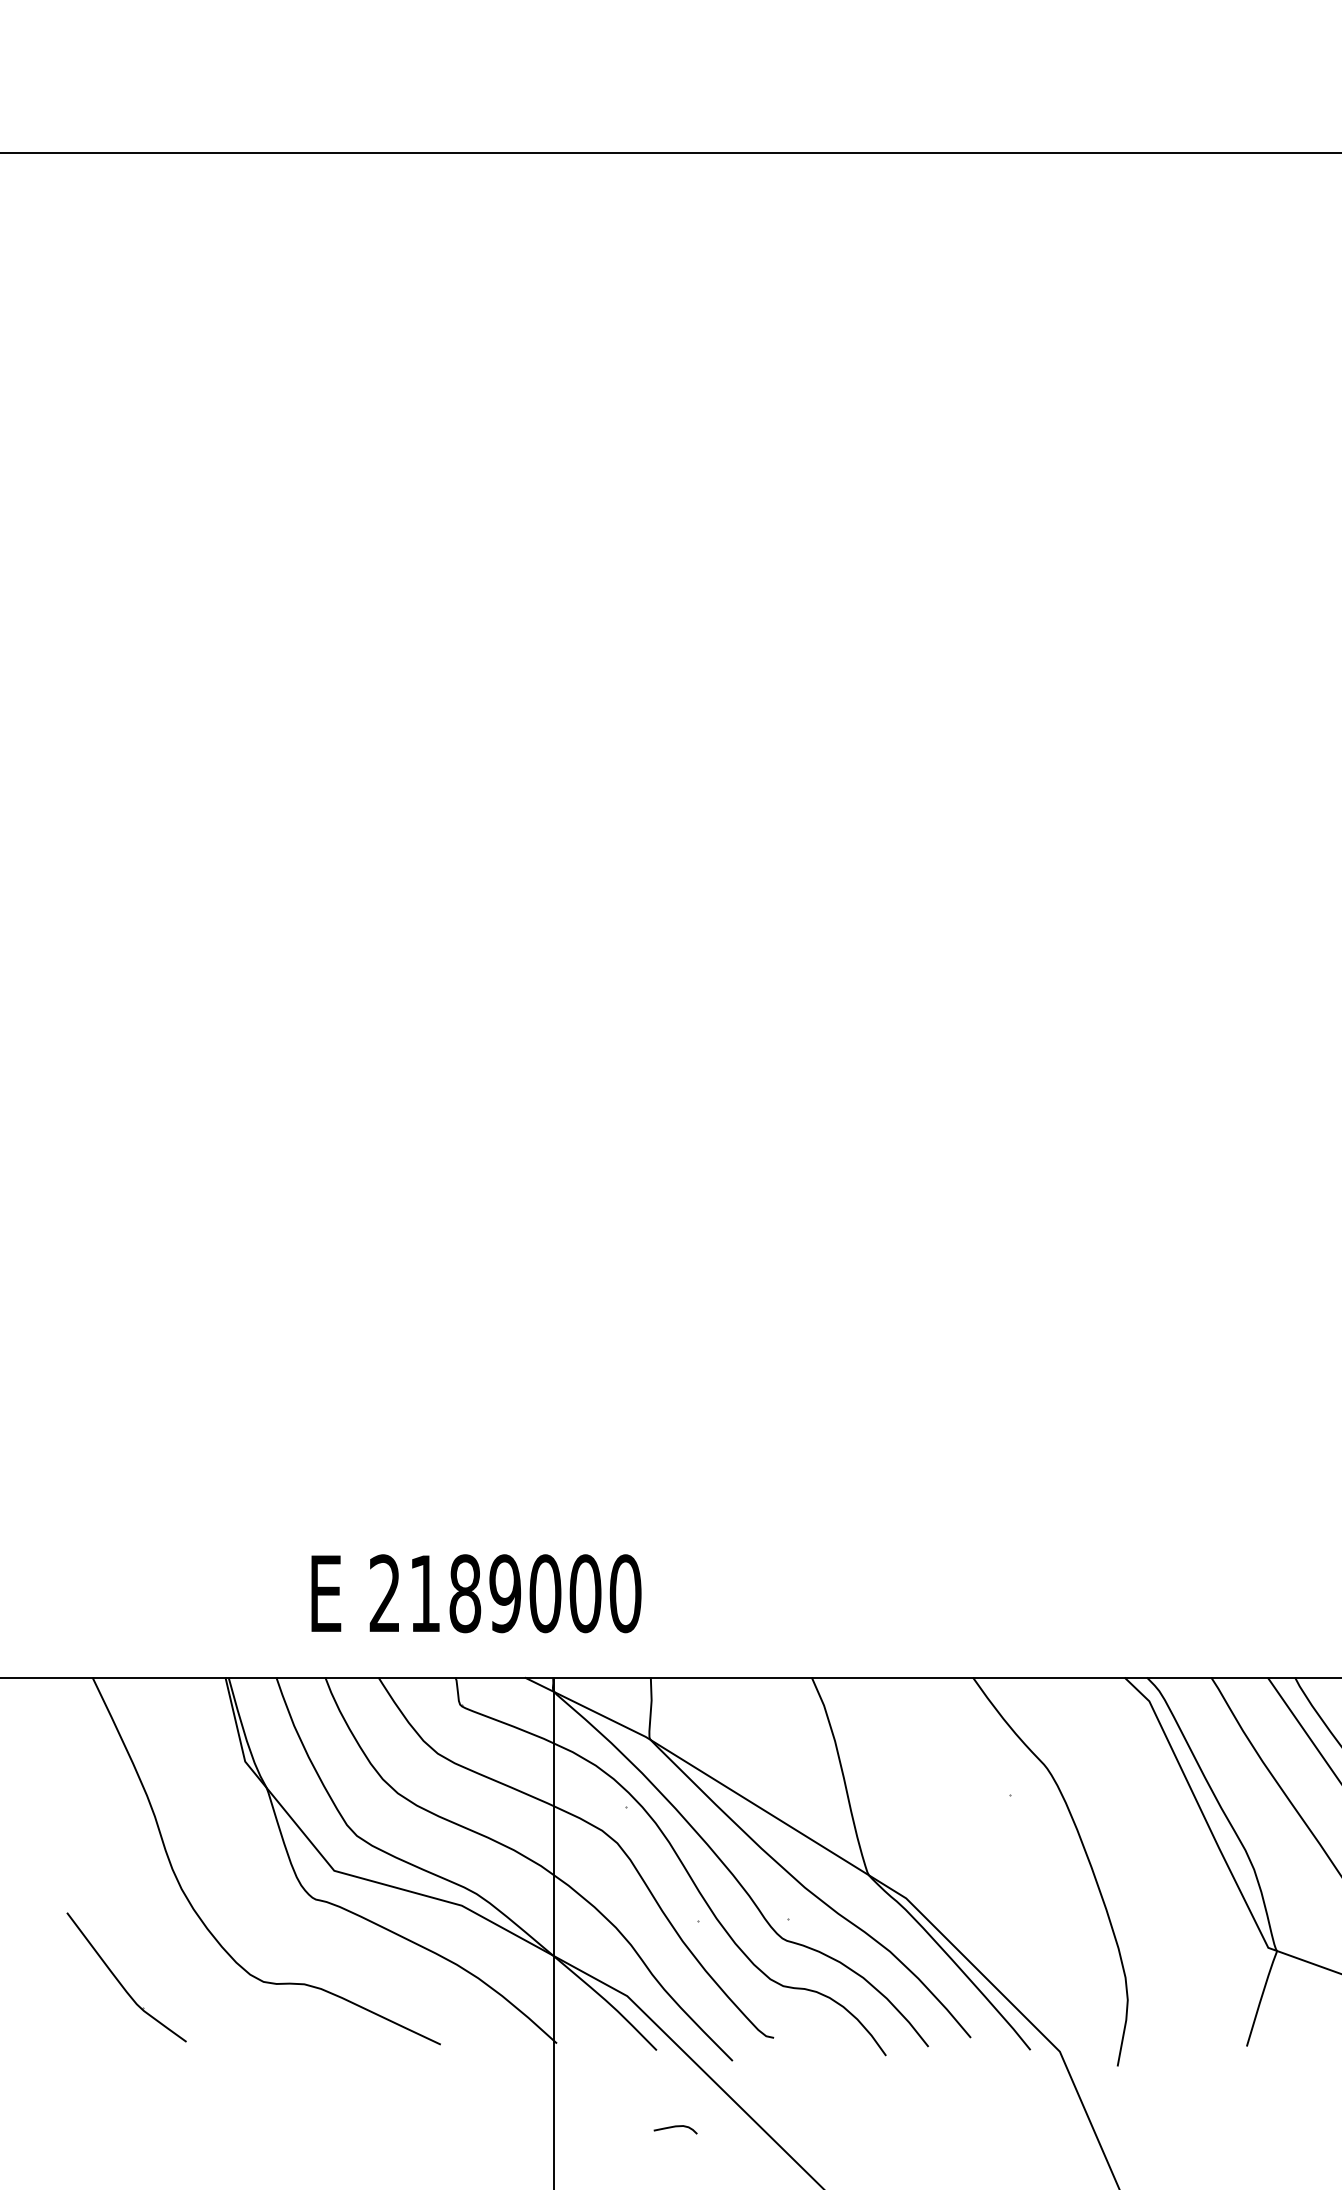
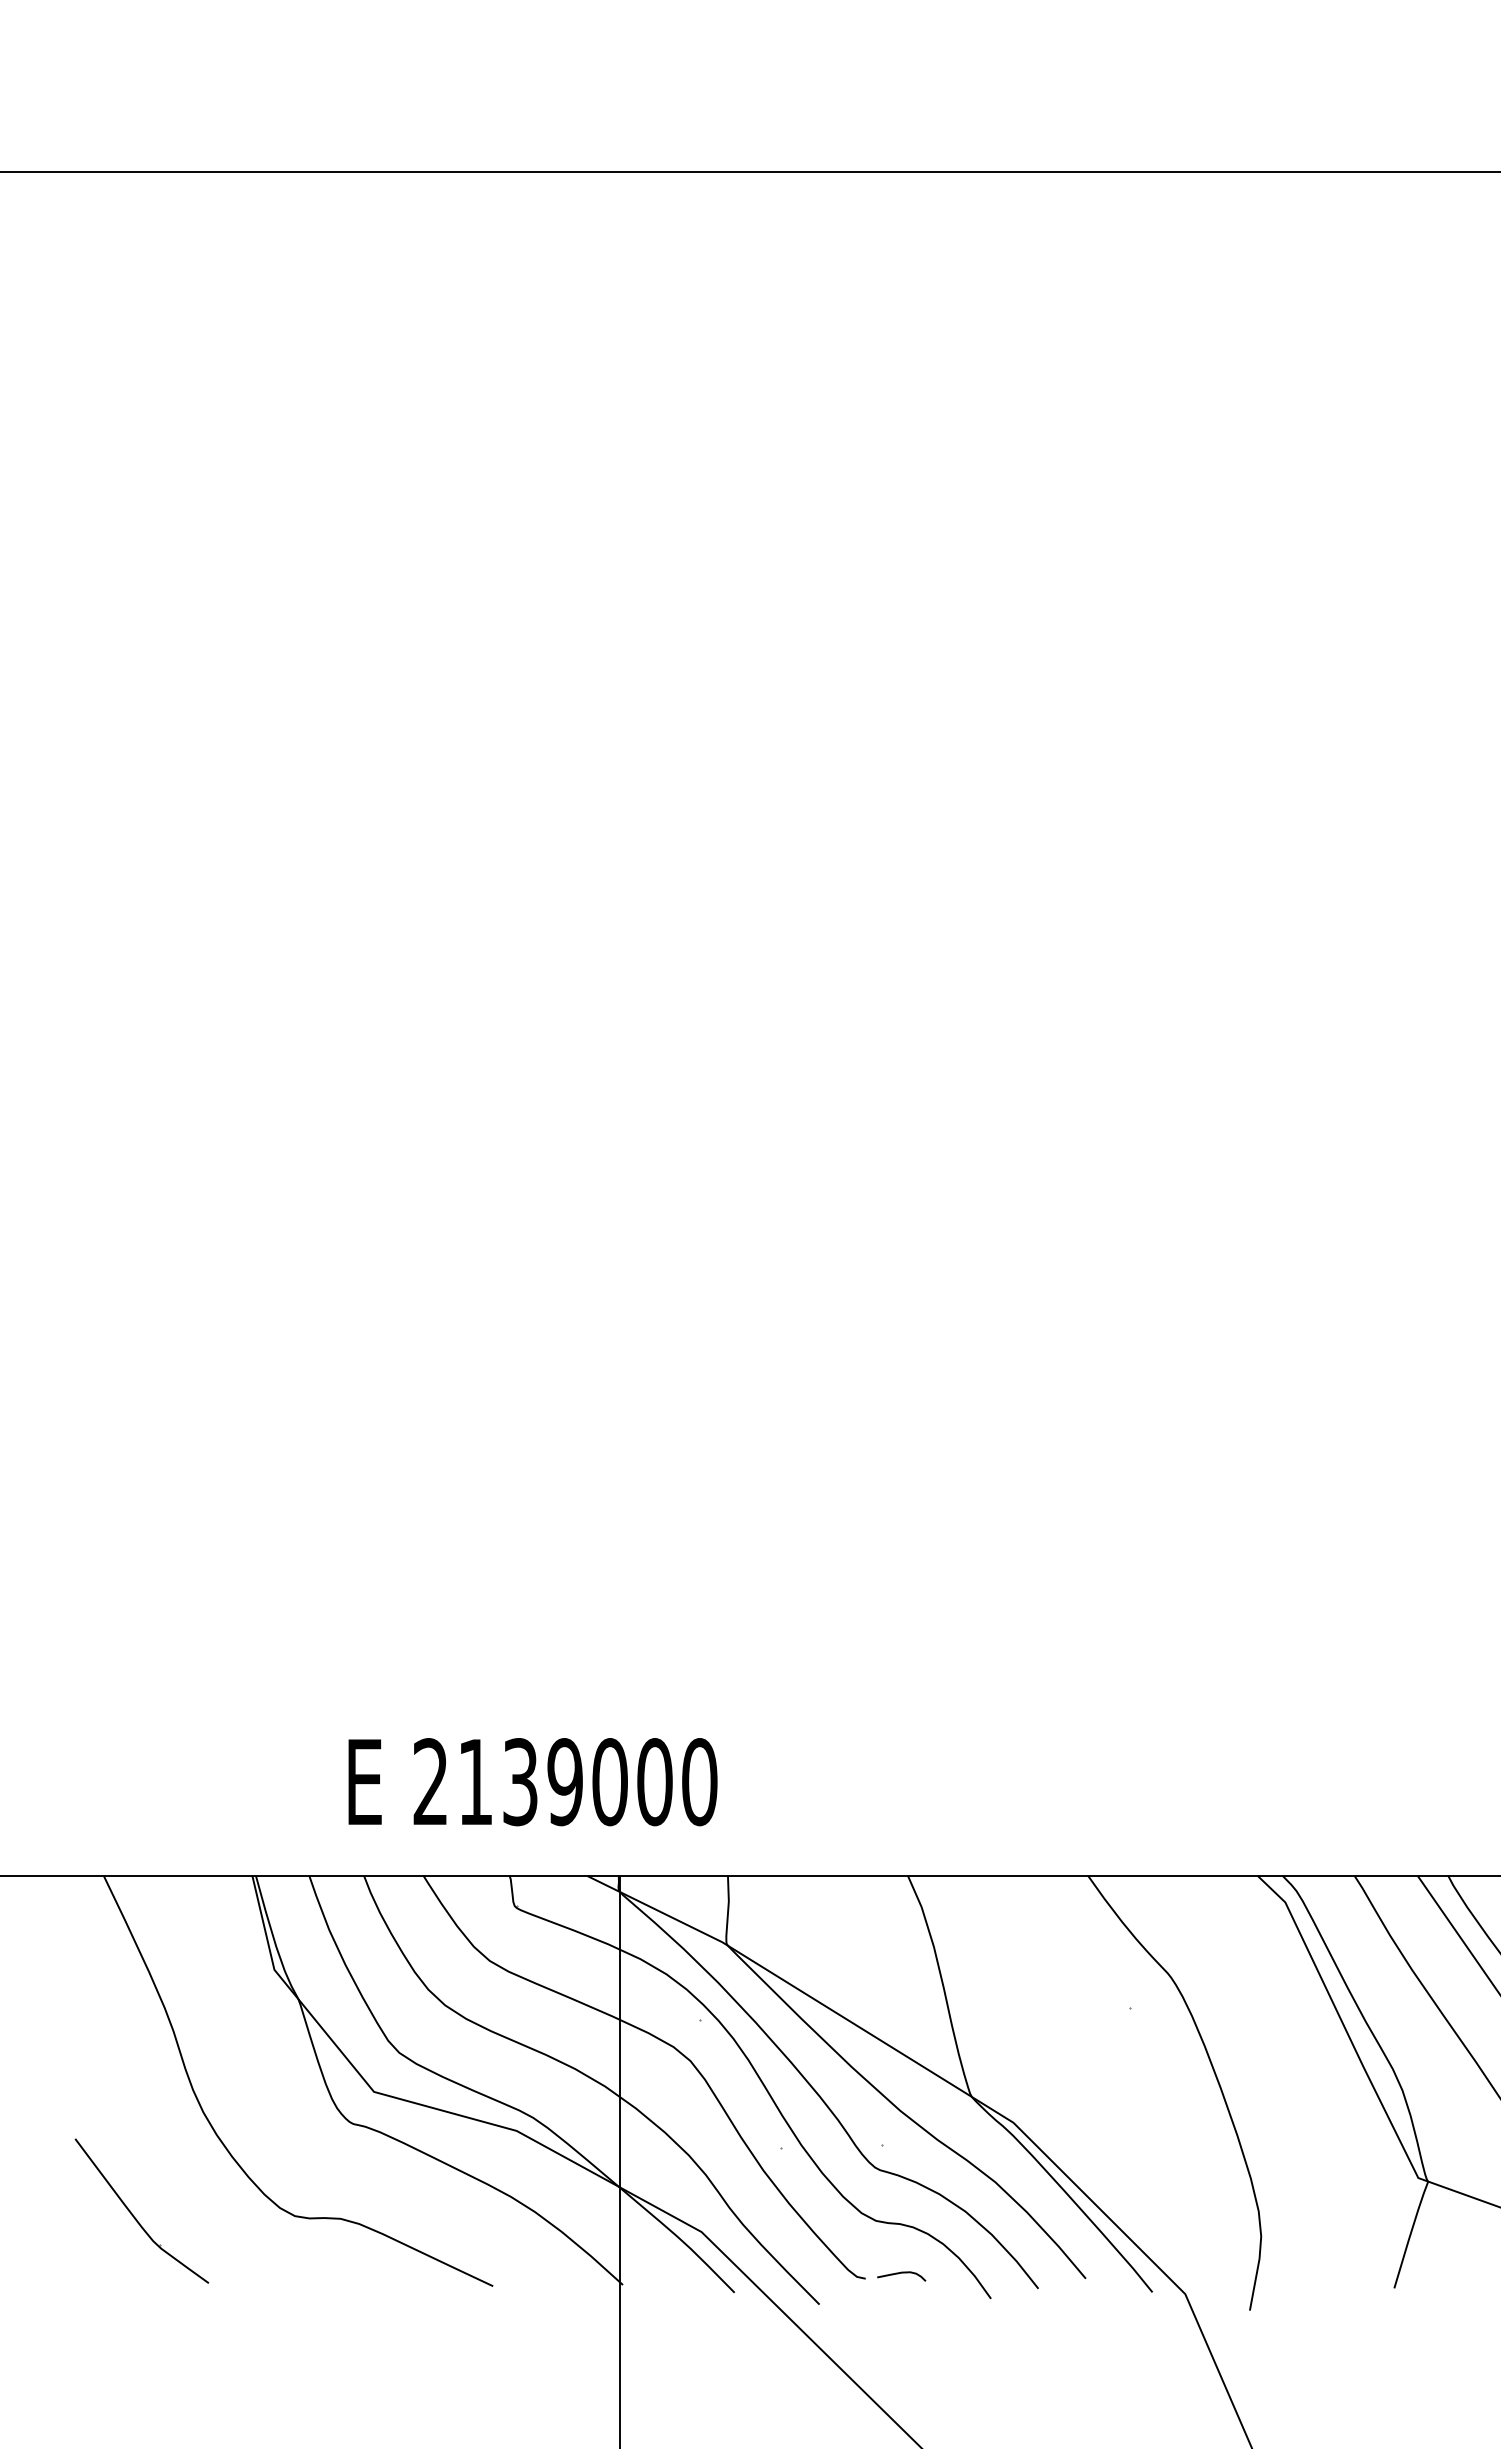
text: (465, 1594) -> (520, 1782), 2189000 -> 2139000
curve: (675, 2127) -> (901, 2273), moved

